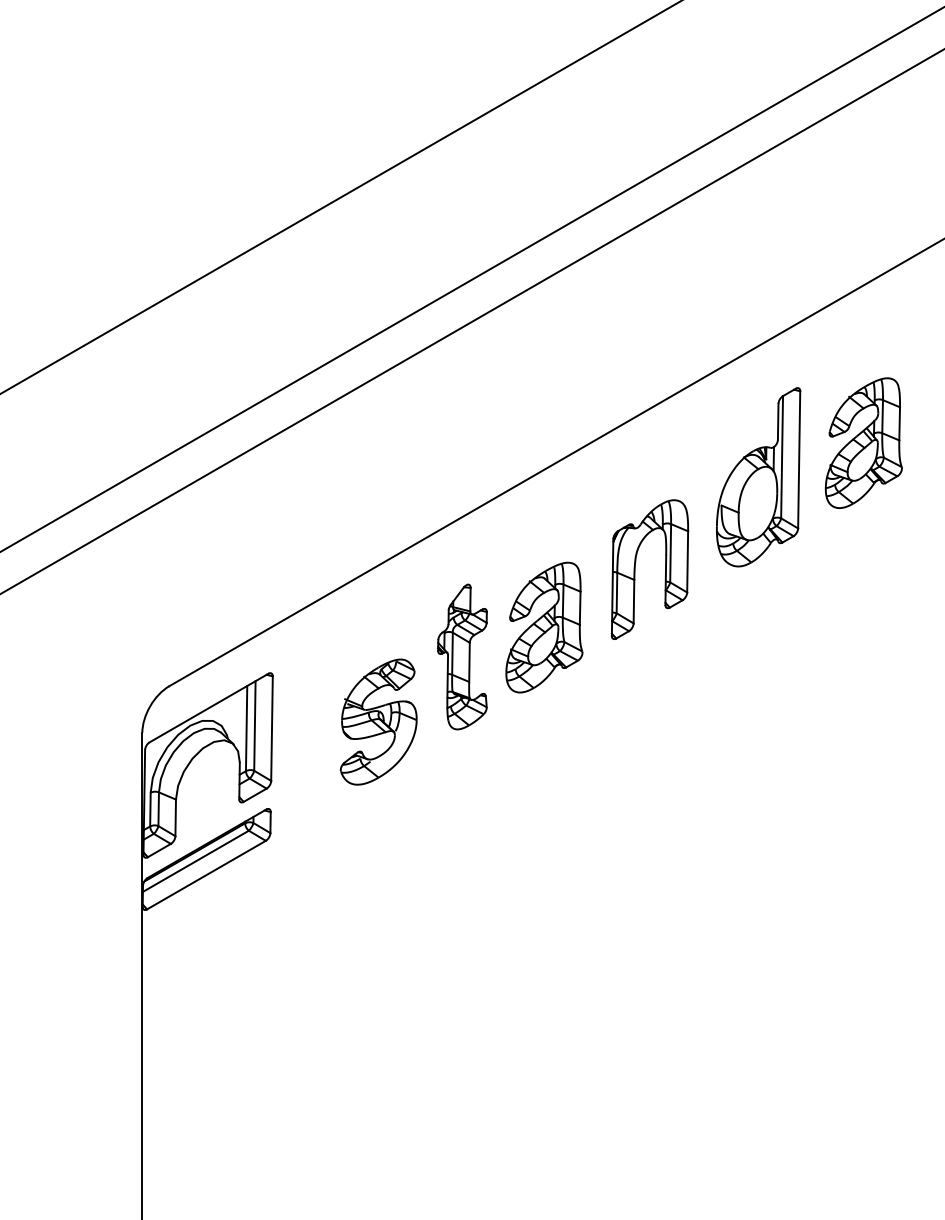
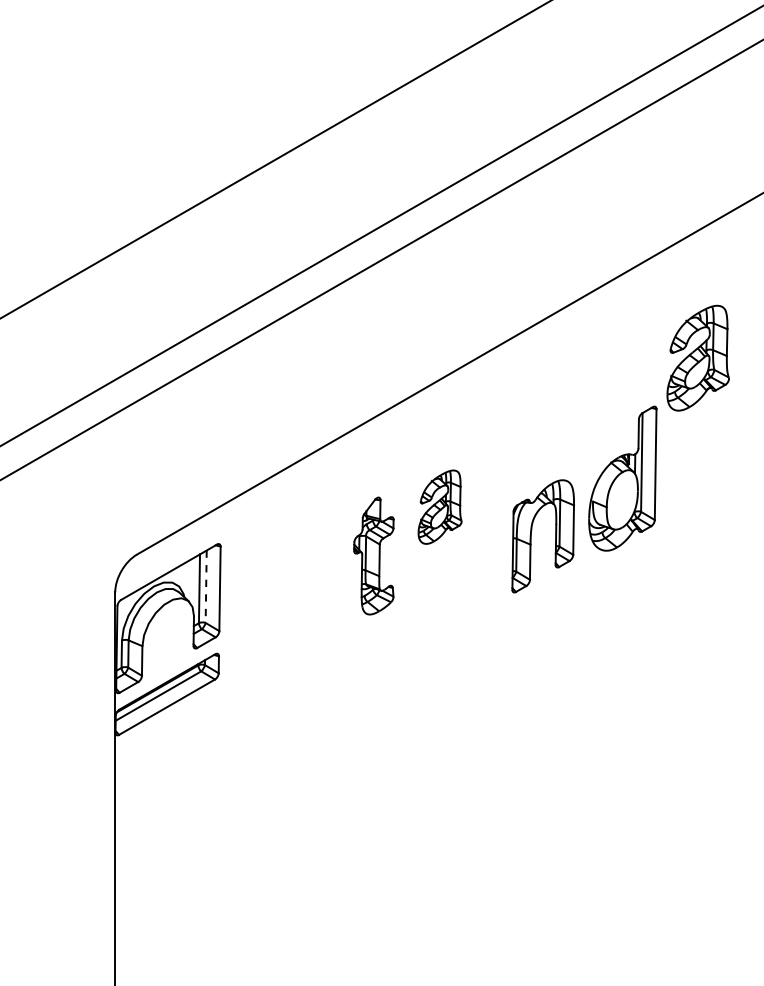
part: (758, 477) -> (622, 478), moved
part: (635, 569) -> (531, 536), moved
part: (544, 627) -> (440, 507), size x0.7
part: (462, 656) -> (373, 555), moved
part: (378, 721) -> (306, 583), removed
line: (254, 726) -> (205, 587), solid -> dashed

